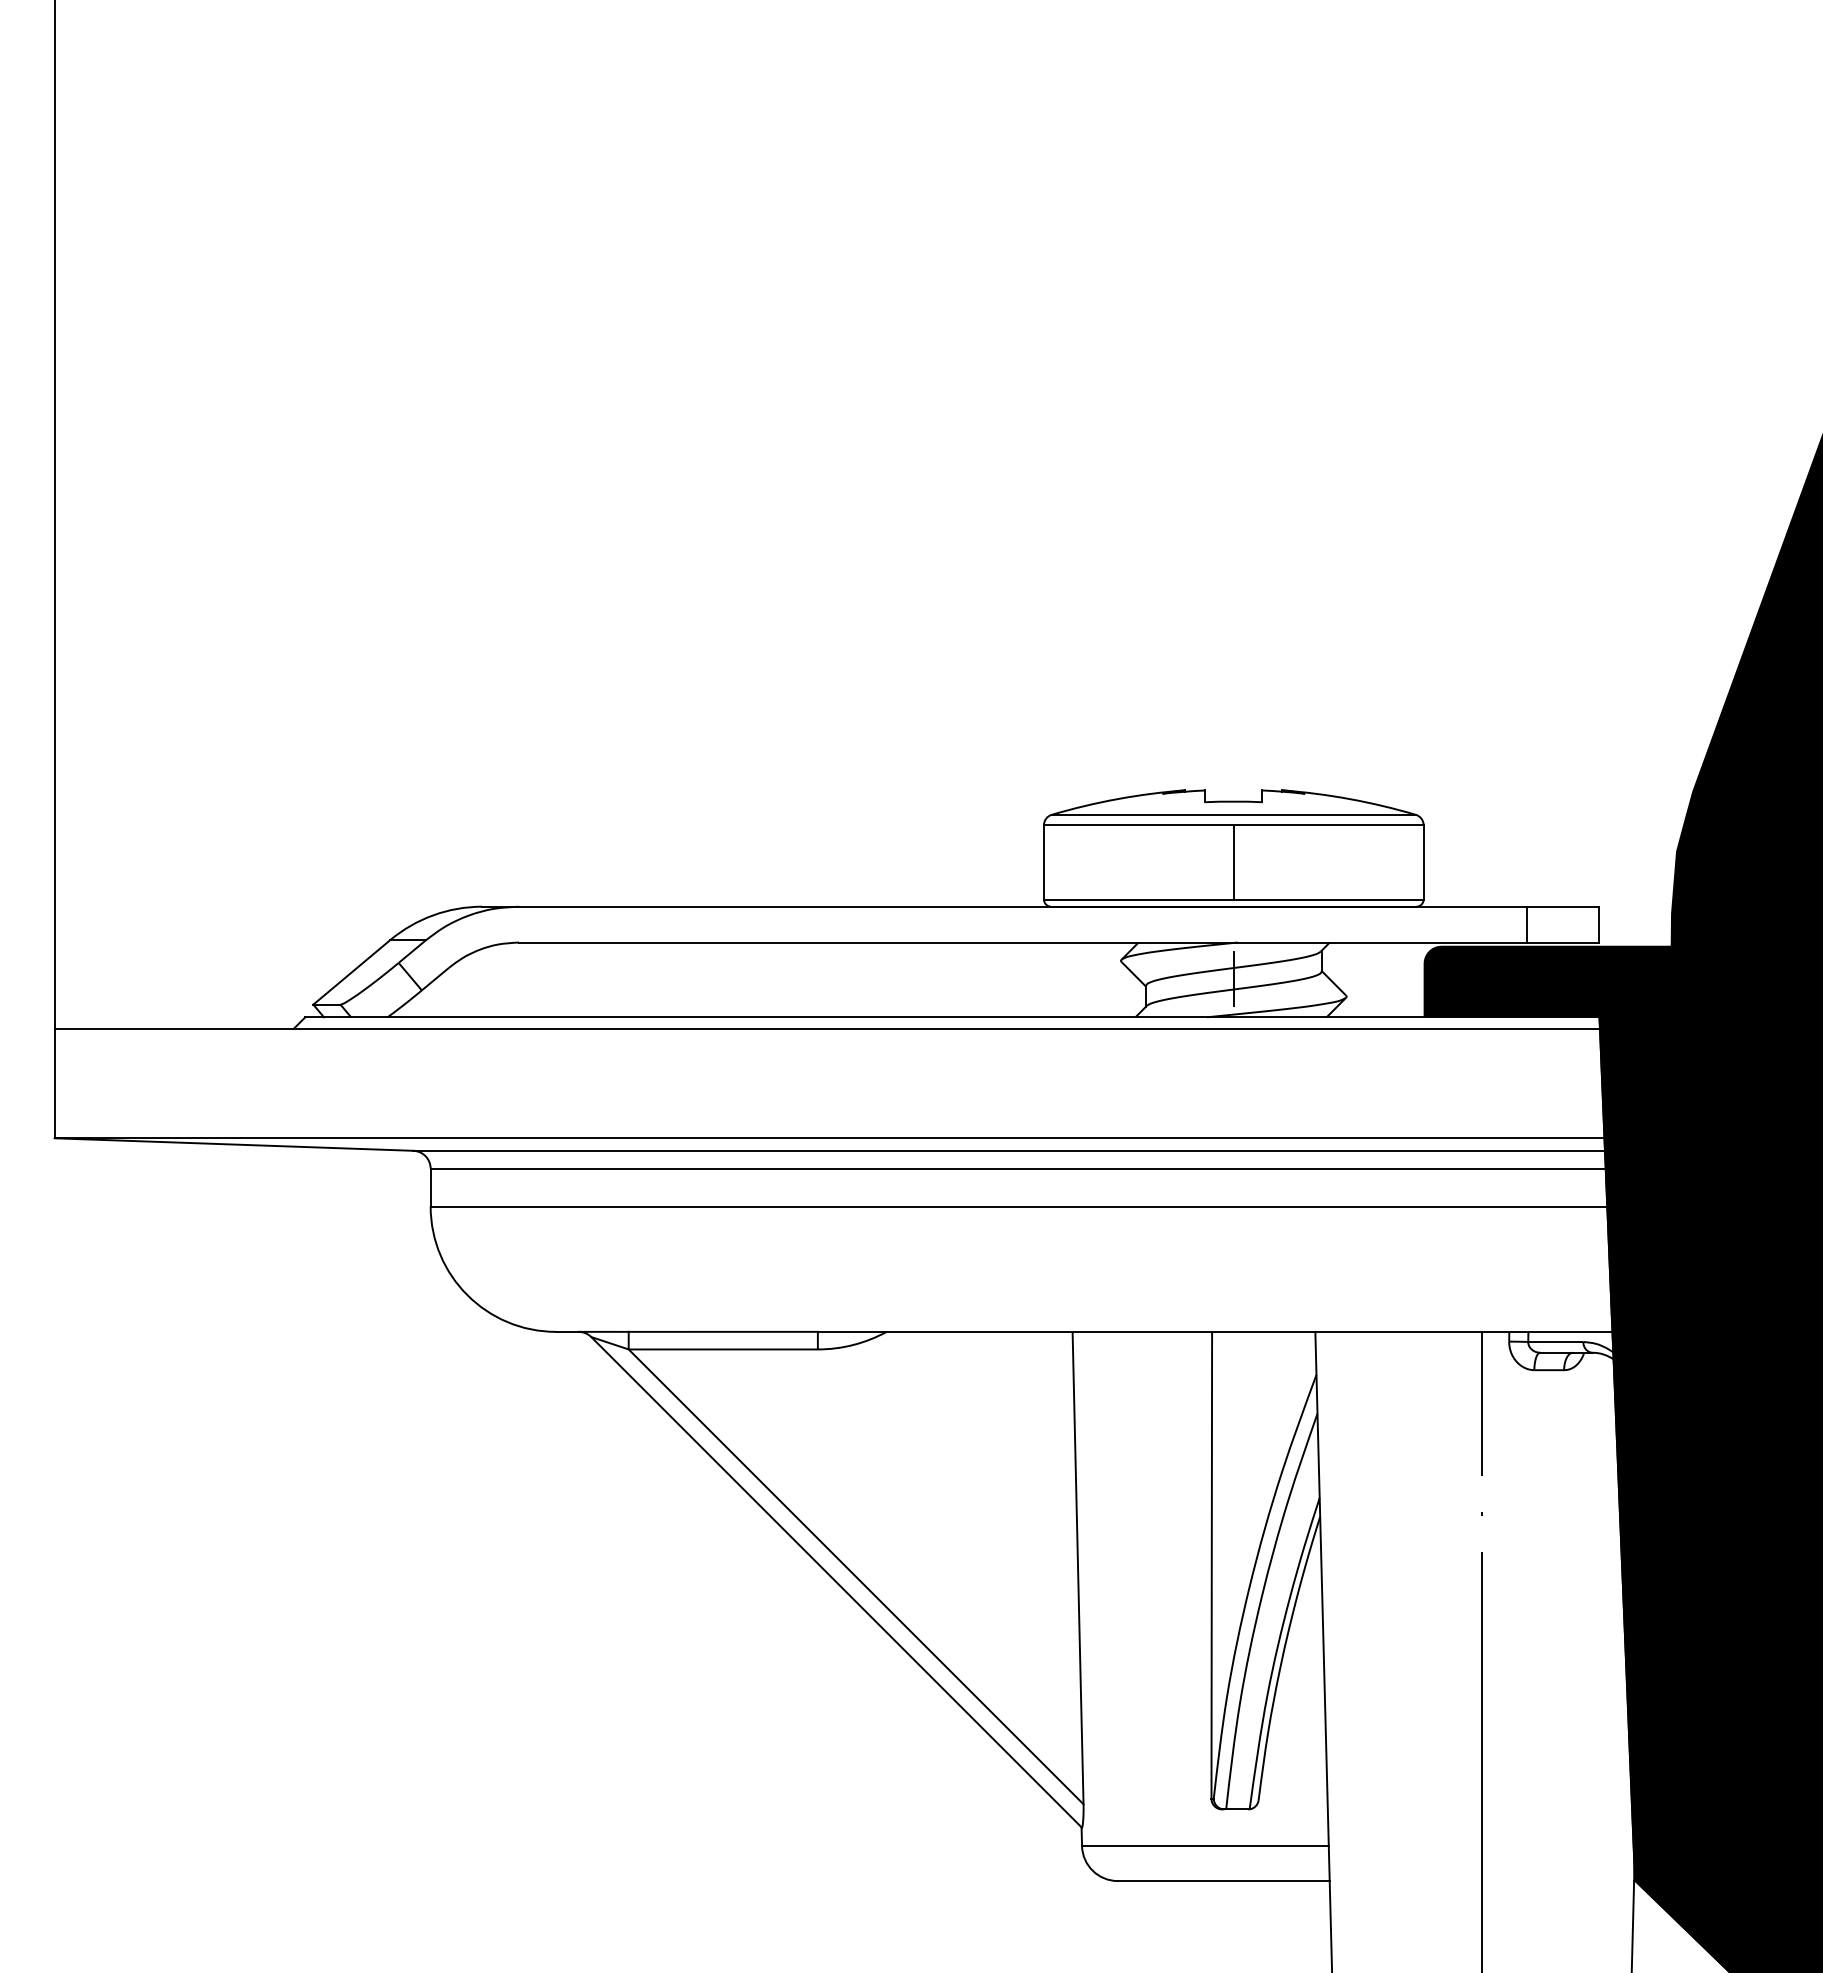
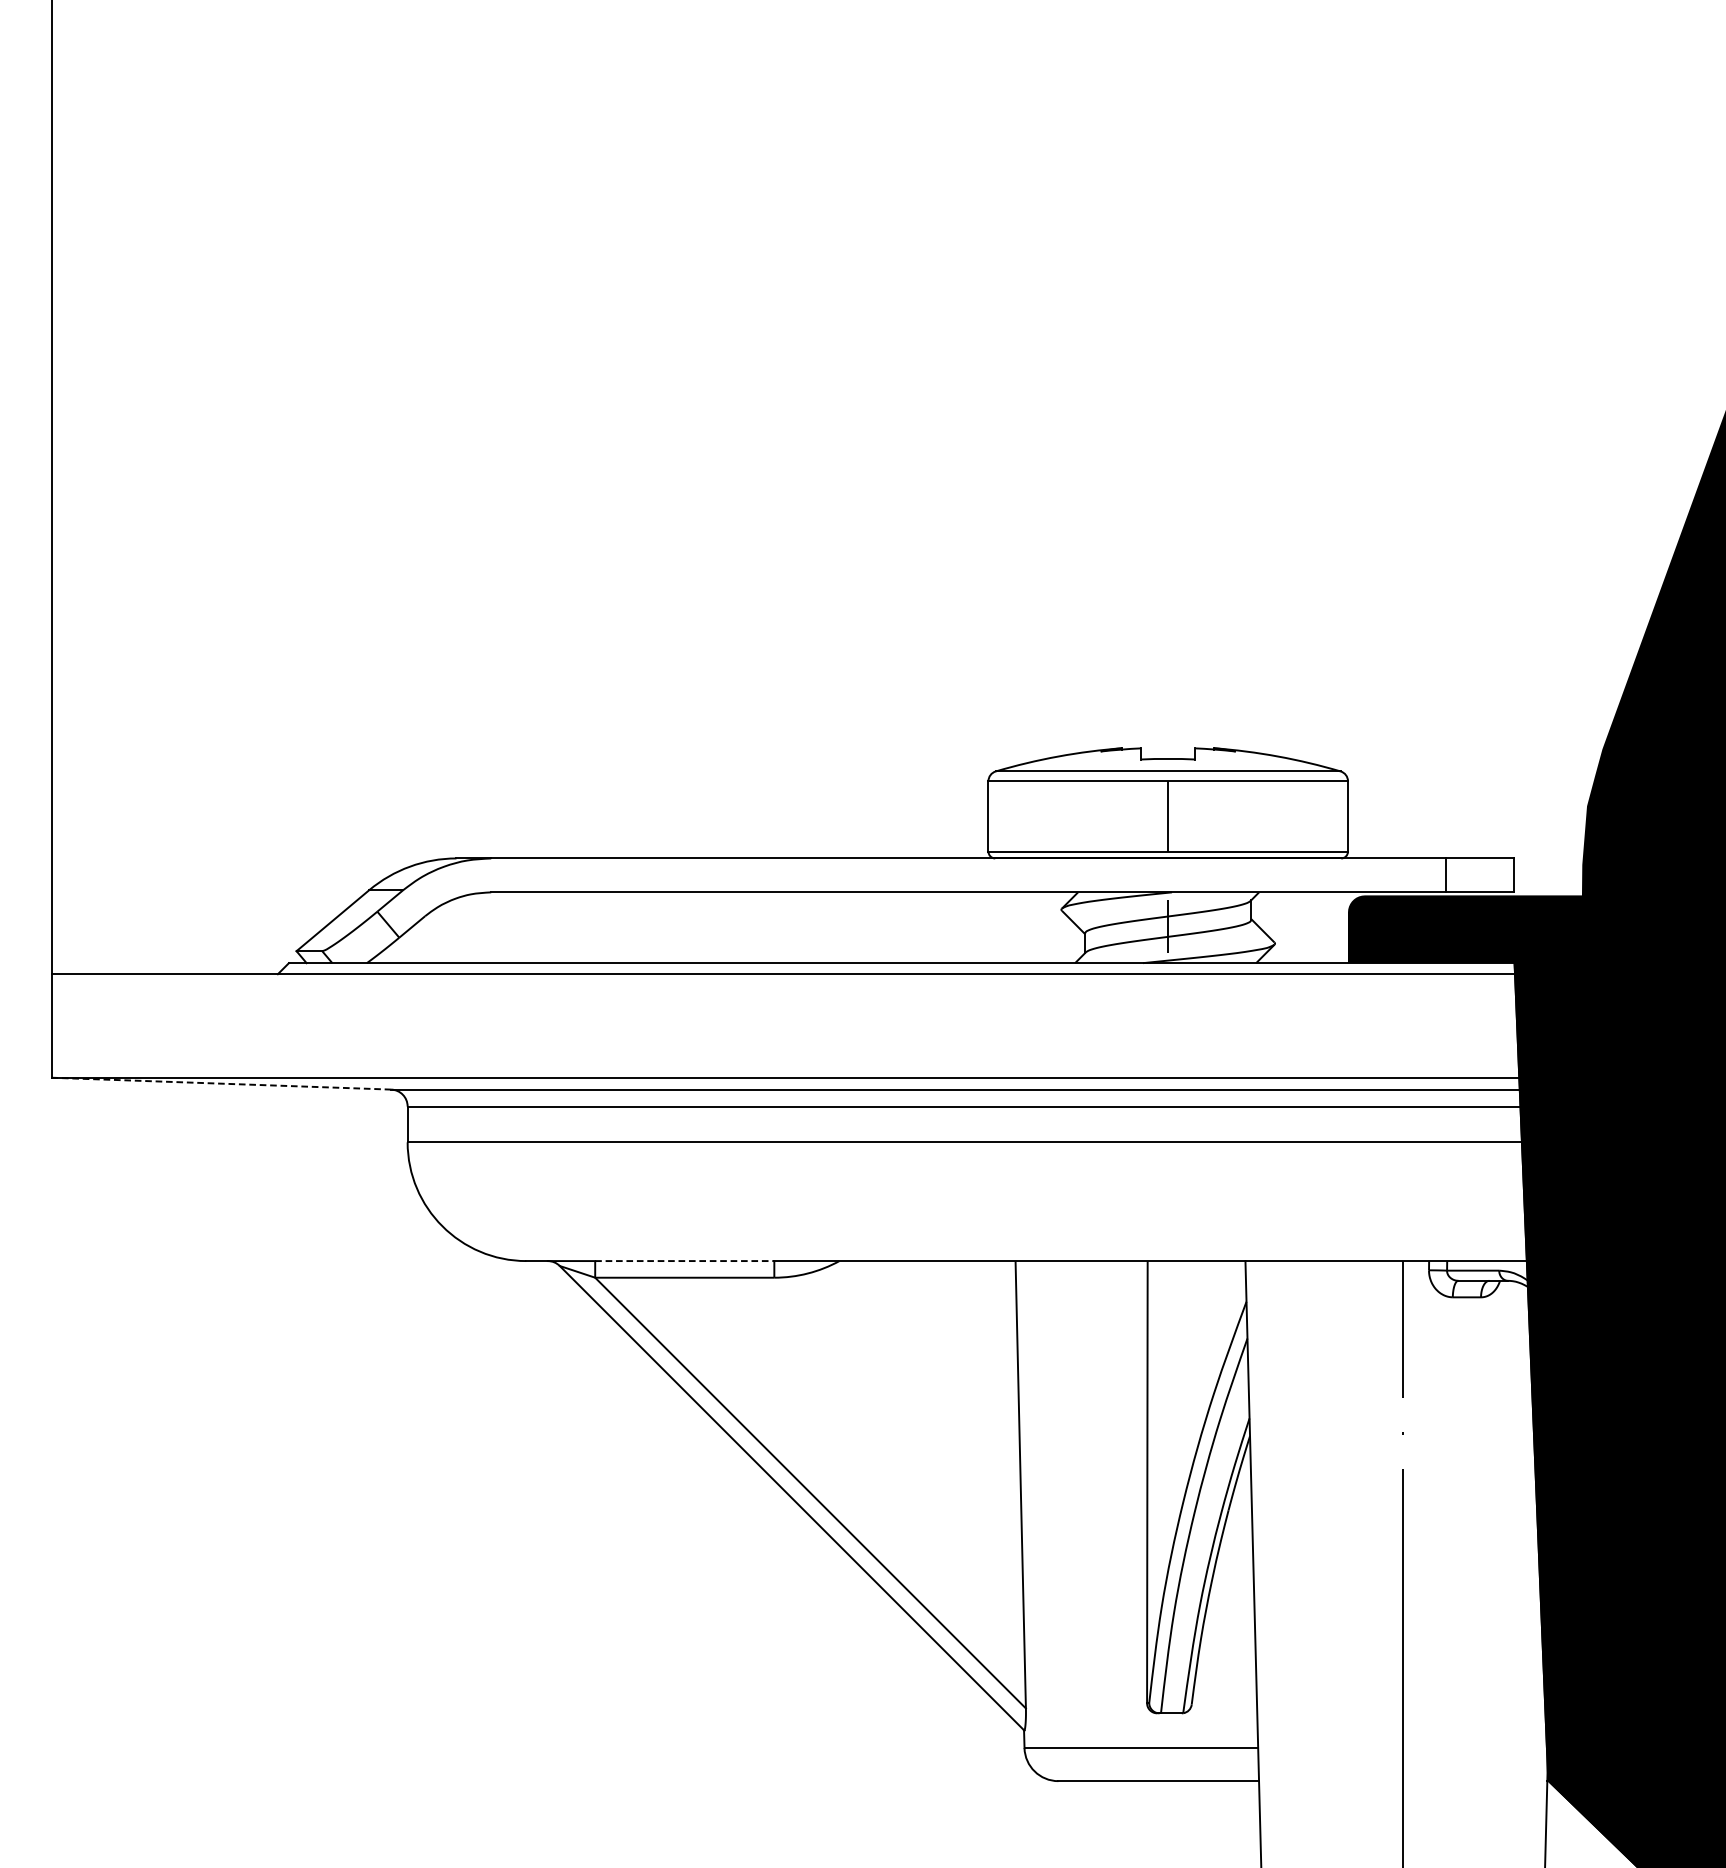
line: (233, 1144) -> (220, 1083), solid -> dashed
line: (723, 1331) -> (684, 1260), solid -> dashed

